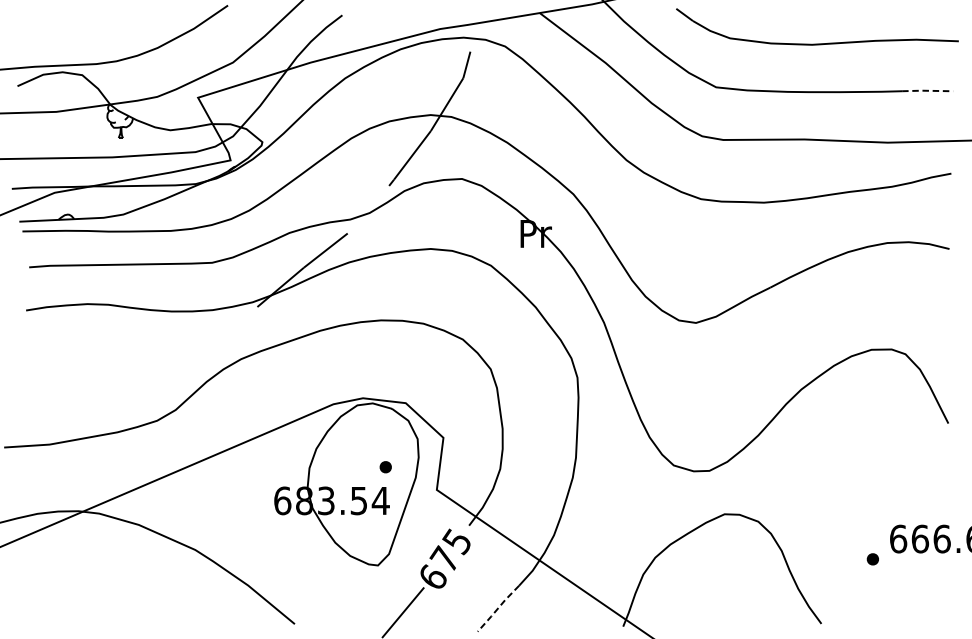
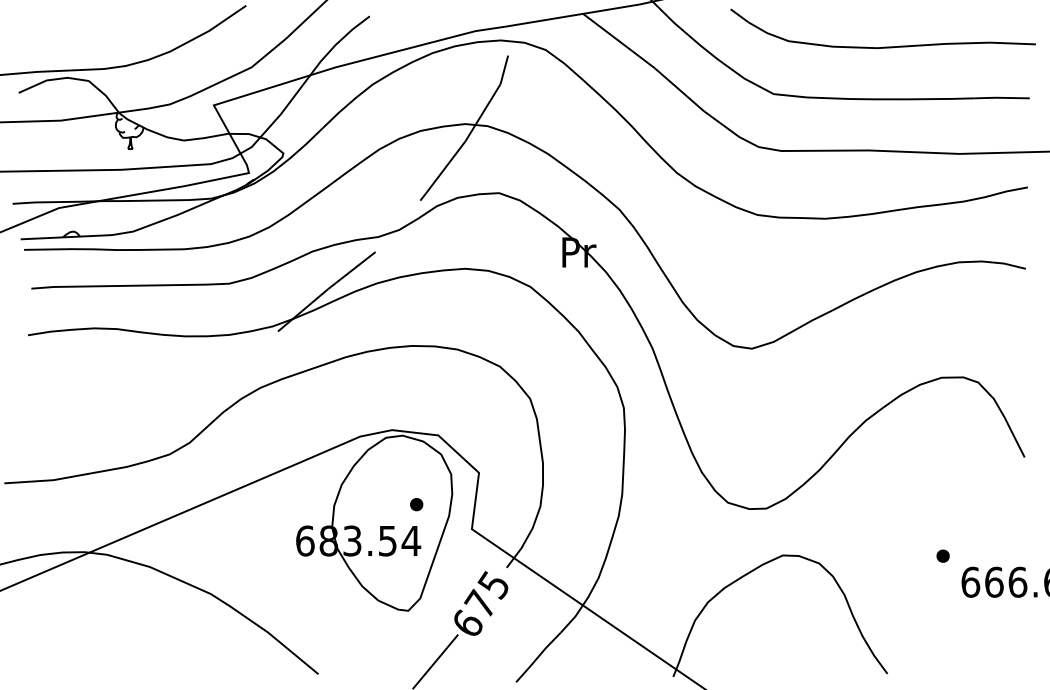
line: (927, 90) -> (1002, 97), dashed -> solid
part: (872, 558) -> (942, 555), moved
line: (498, 608) -> (538, 657), dashed -> solid

